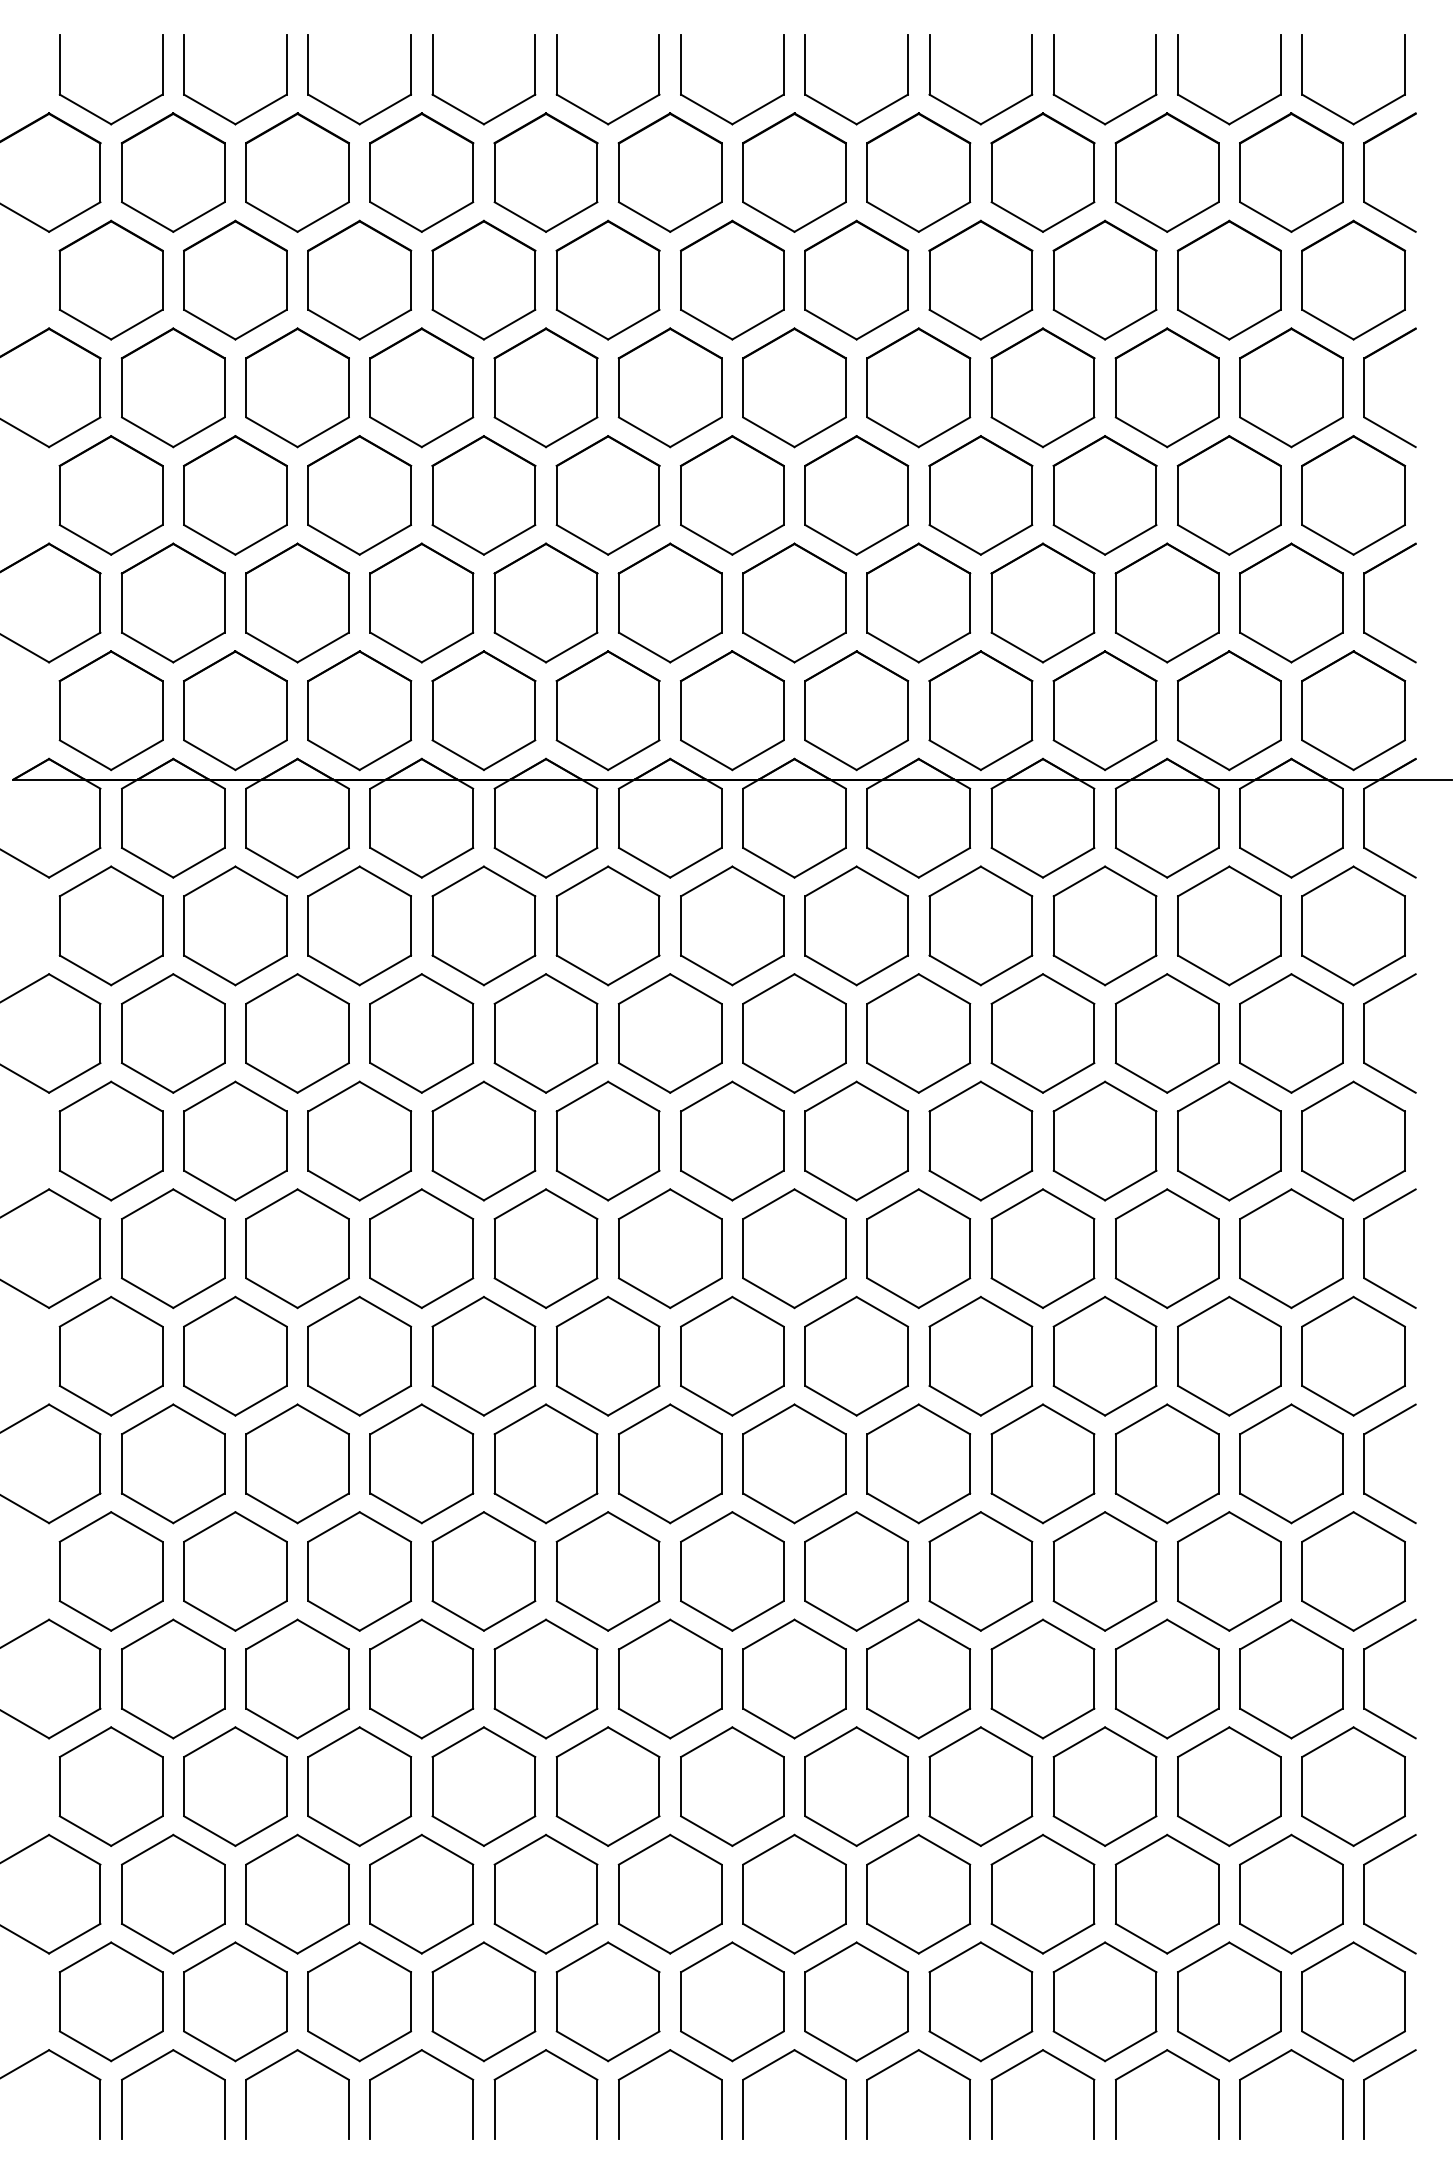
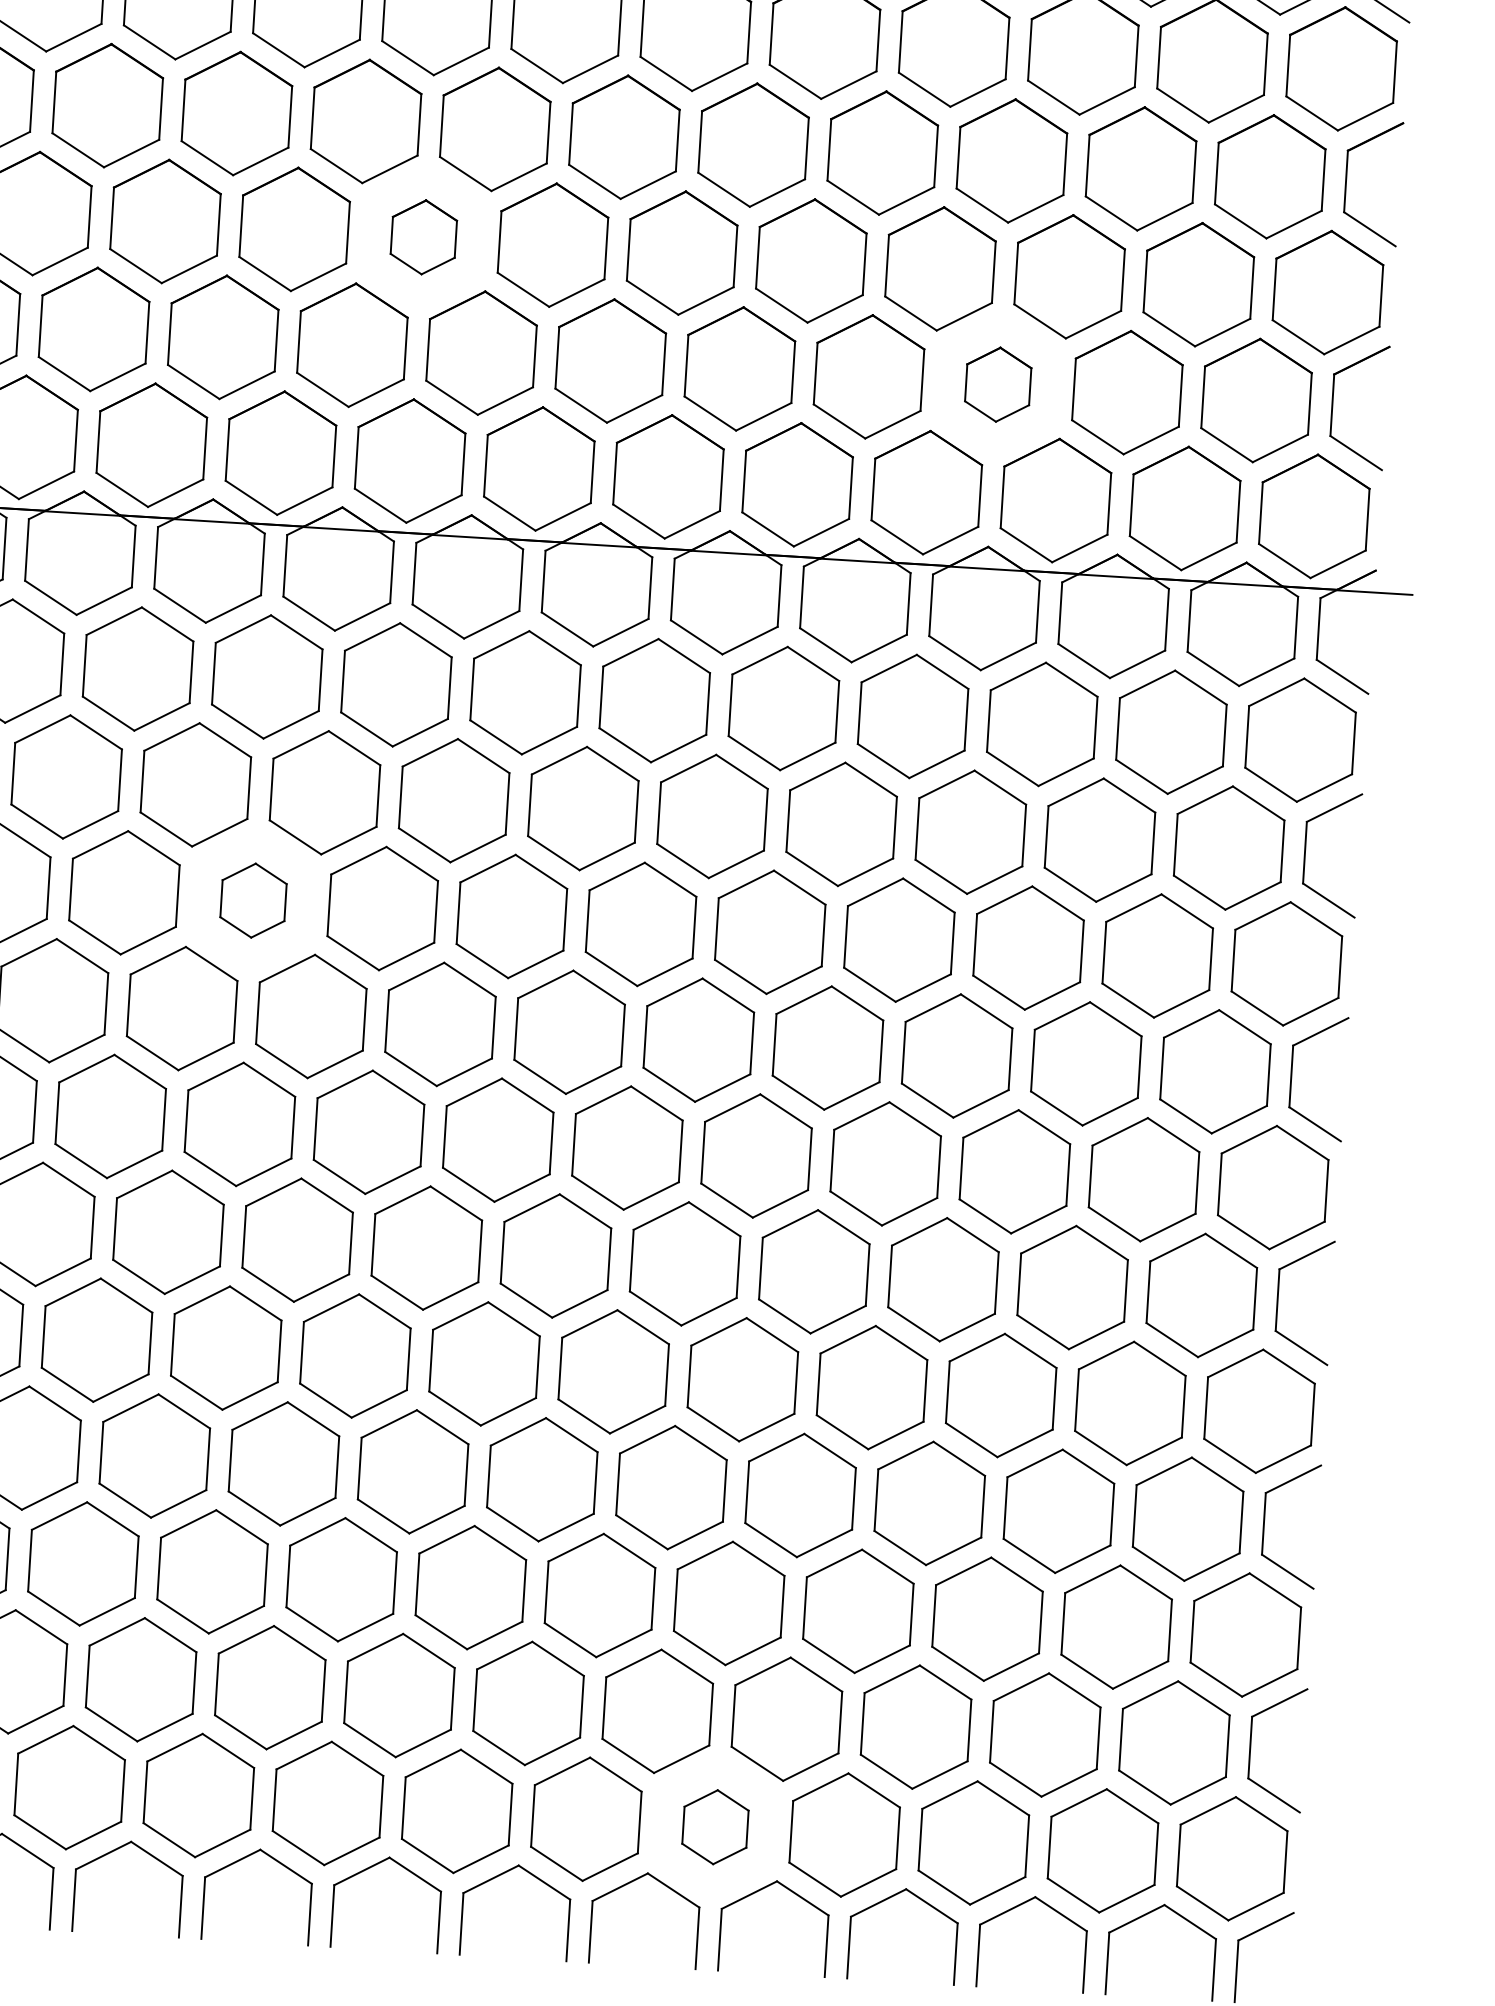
part: (483, 495) -> (423, 237), size x0.6
part: (1042, 602) -> (997, 384), size x0.6
part: (359, 1140) -> (253, 900), size x0.6
part: (856, 2001) -> (715, 1826), size x0.6

